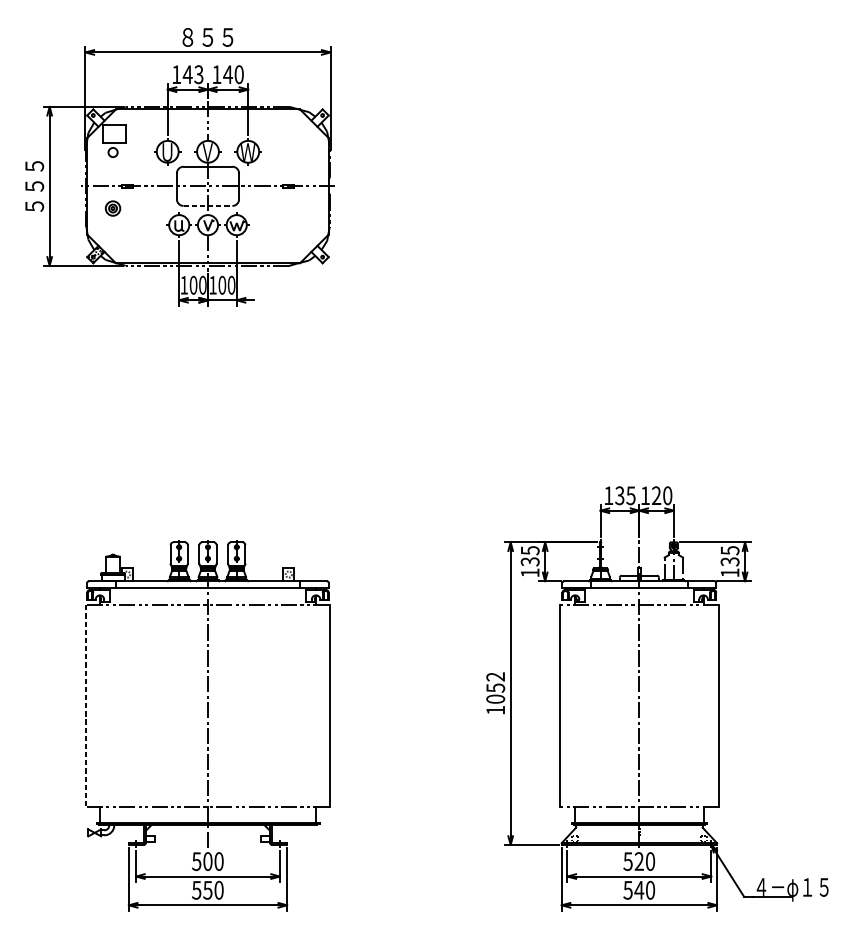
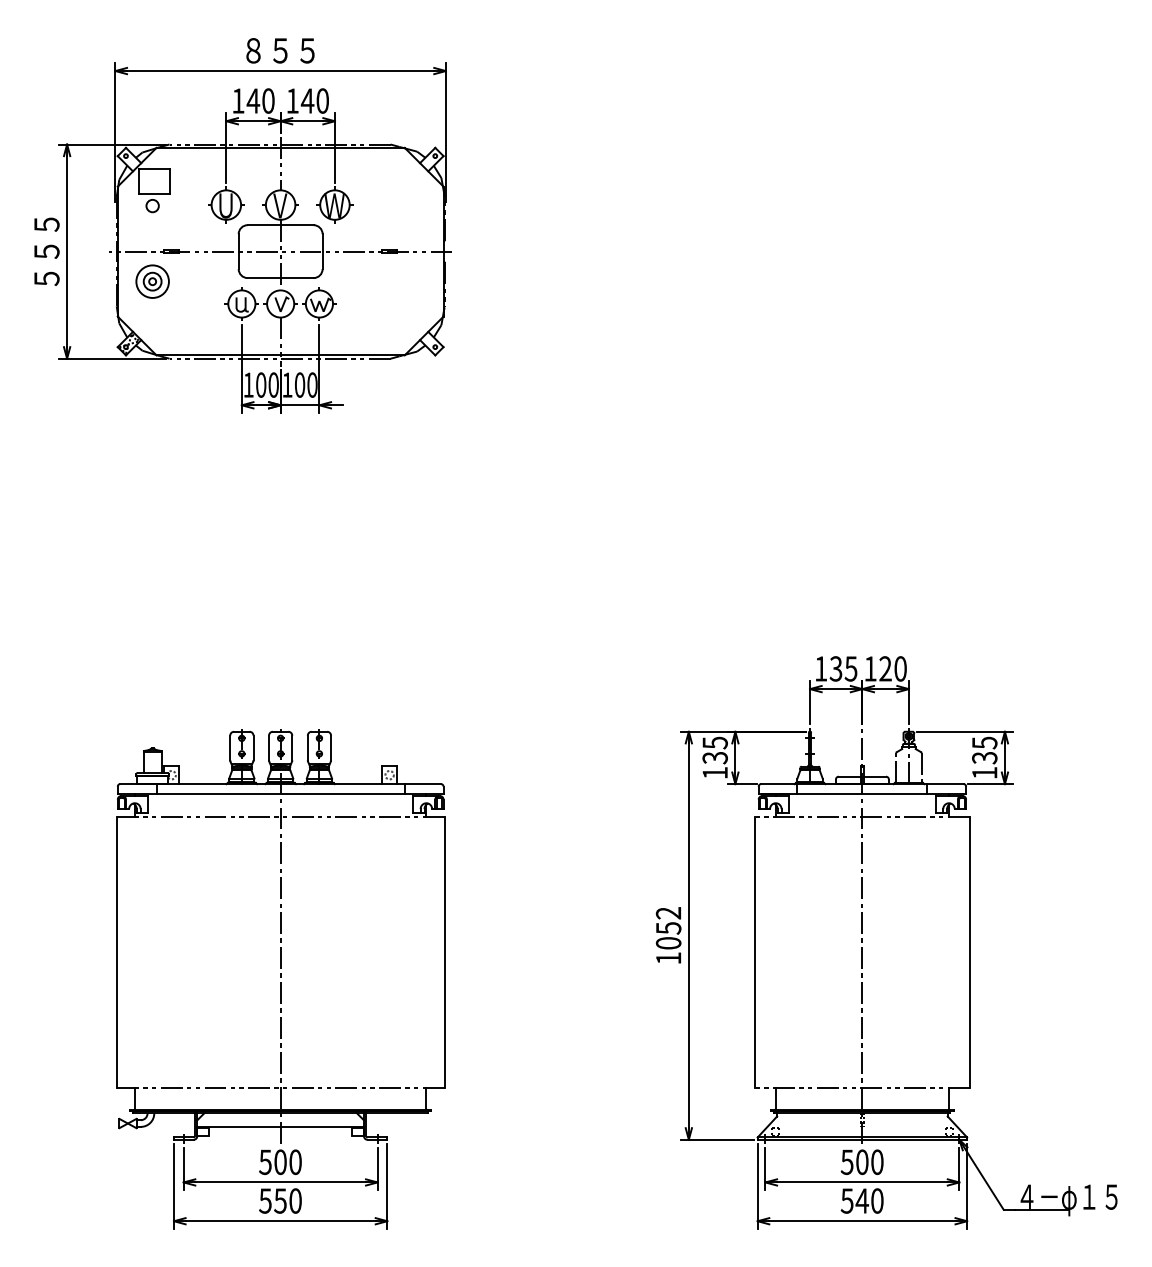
text: (198, 74) -> (268, 100), 143 -> 140
line: (207, 206) -> (280, 278), dashed -> solid
part: (112, 208) -> (152, 281), size x1.67
line: (86, 706) -> (116, 952), dashed -> solid
line: (207, 835) -> (280, 1127), added
text: (639, 861) -> (862, 1162), 520 -> 500

